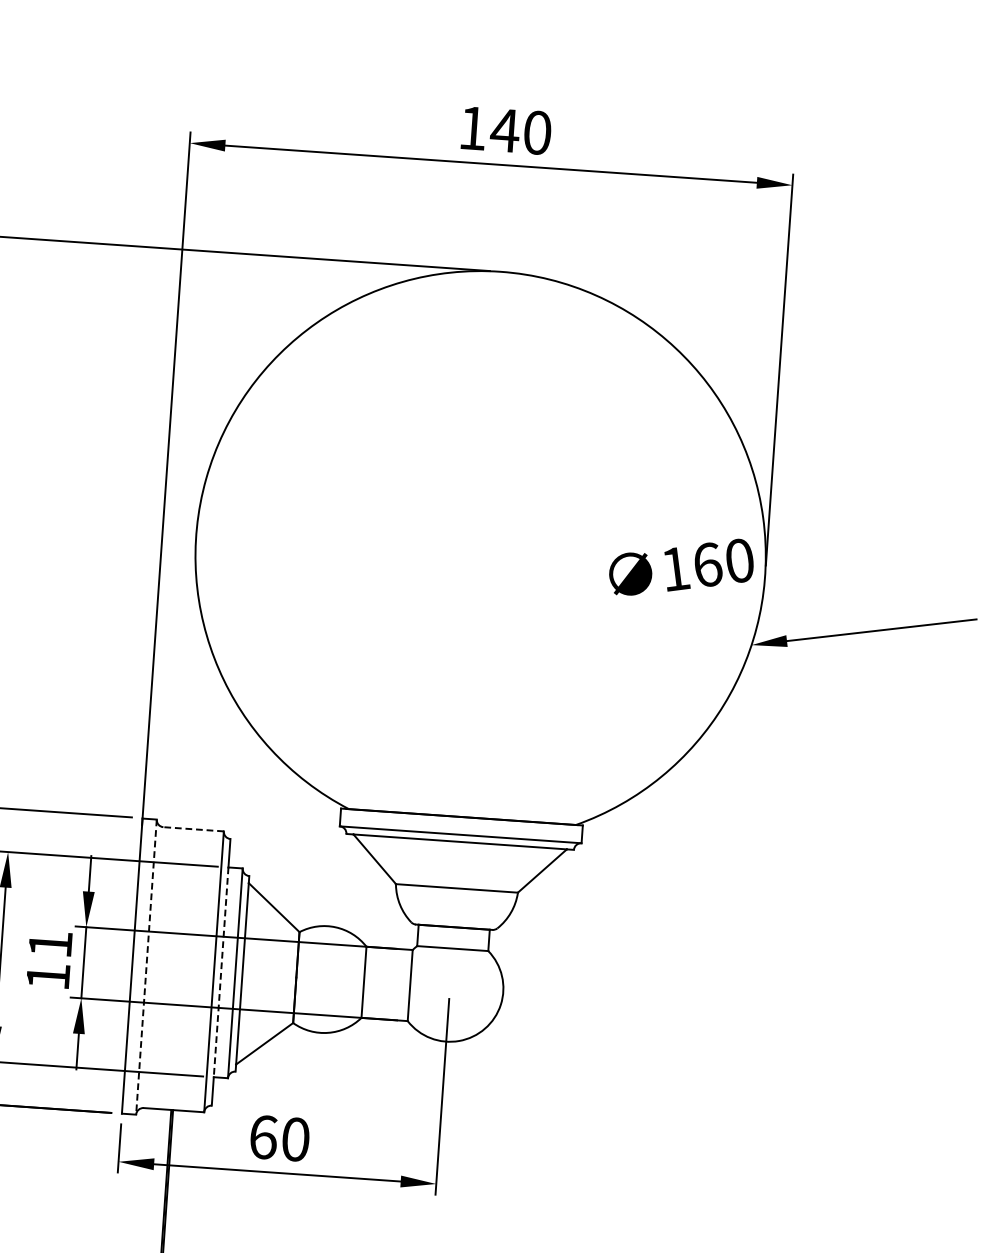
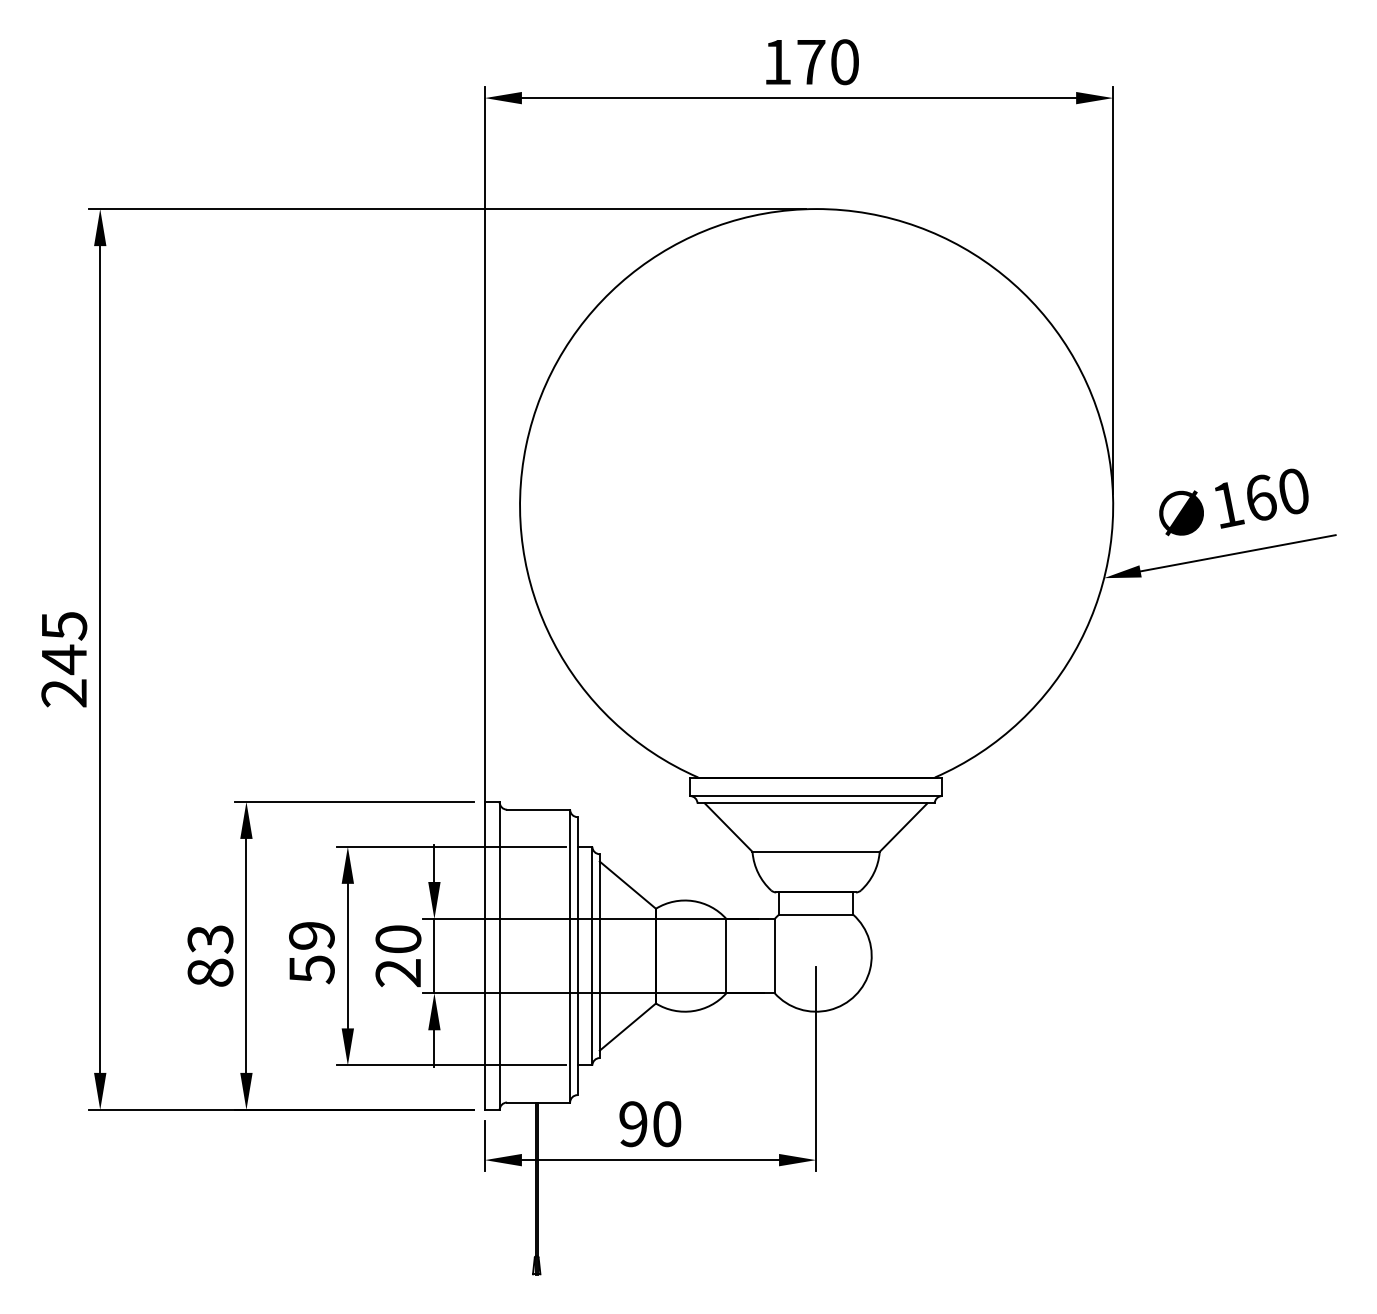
text: (504, 130) -> (810, 62), 140 -> 170
text: (681, 567) -> (1233, 502), moved
line: (193, 829) -> (538, 809), dashed -> solid
text: (49, 960) -> (398, 956), 11 -> 20
line: (146, 967) -> (499, 956), dashed -> solid
line: (221, 972) -> (577, 956), dashed -> solid
text: (263, 1137) -> (633, 1124), 60 -> 90

